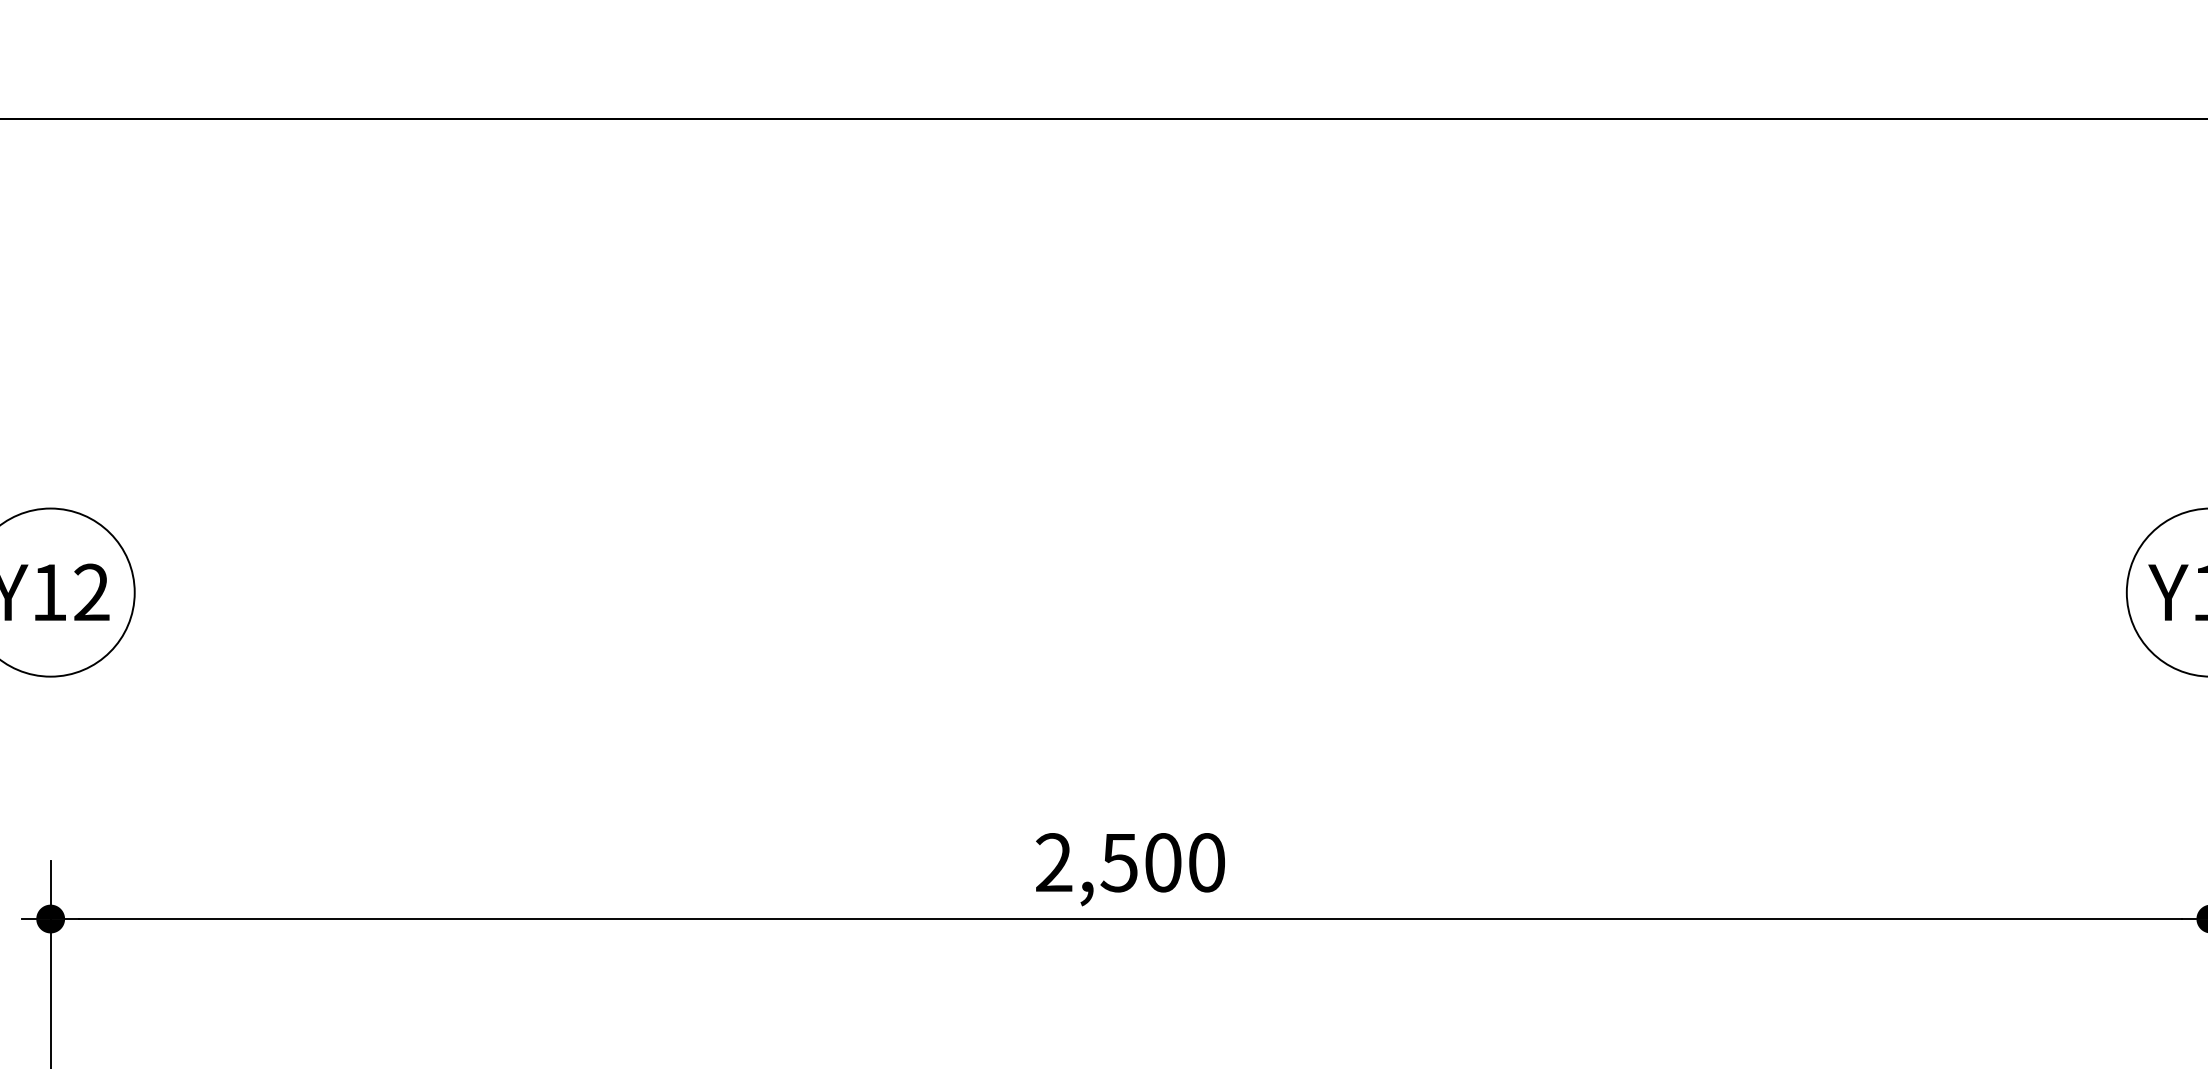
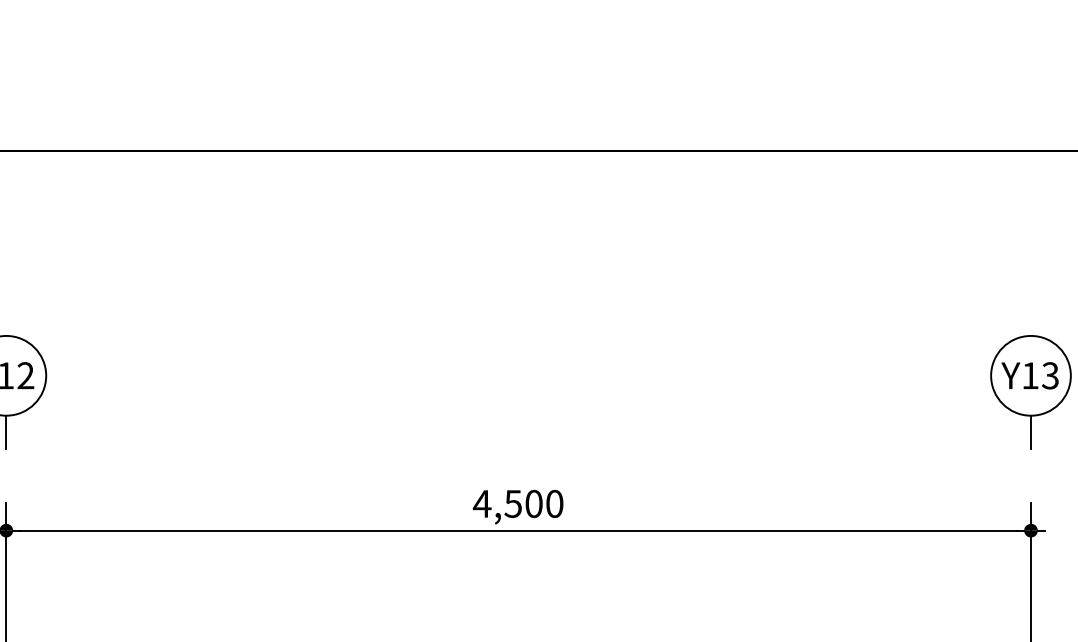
line: (51, 709) -> (6, 431), added
text: (1052, 861) -> (481, 503), 2,500 -> 4,500

